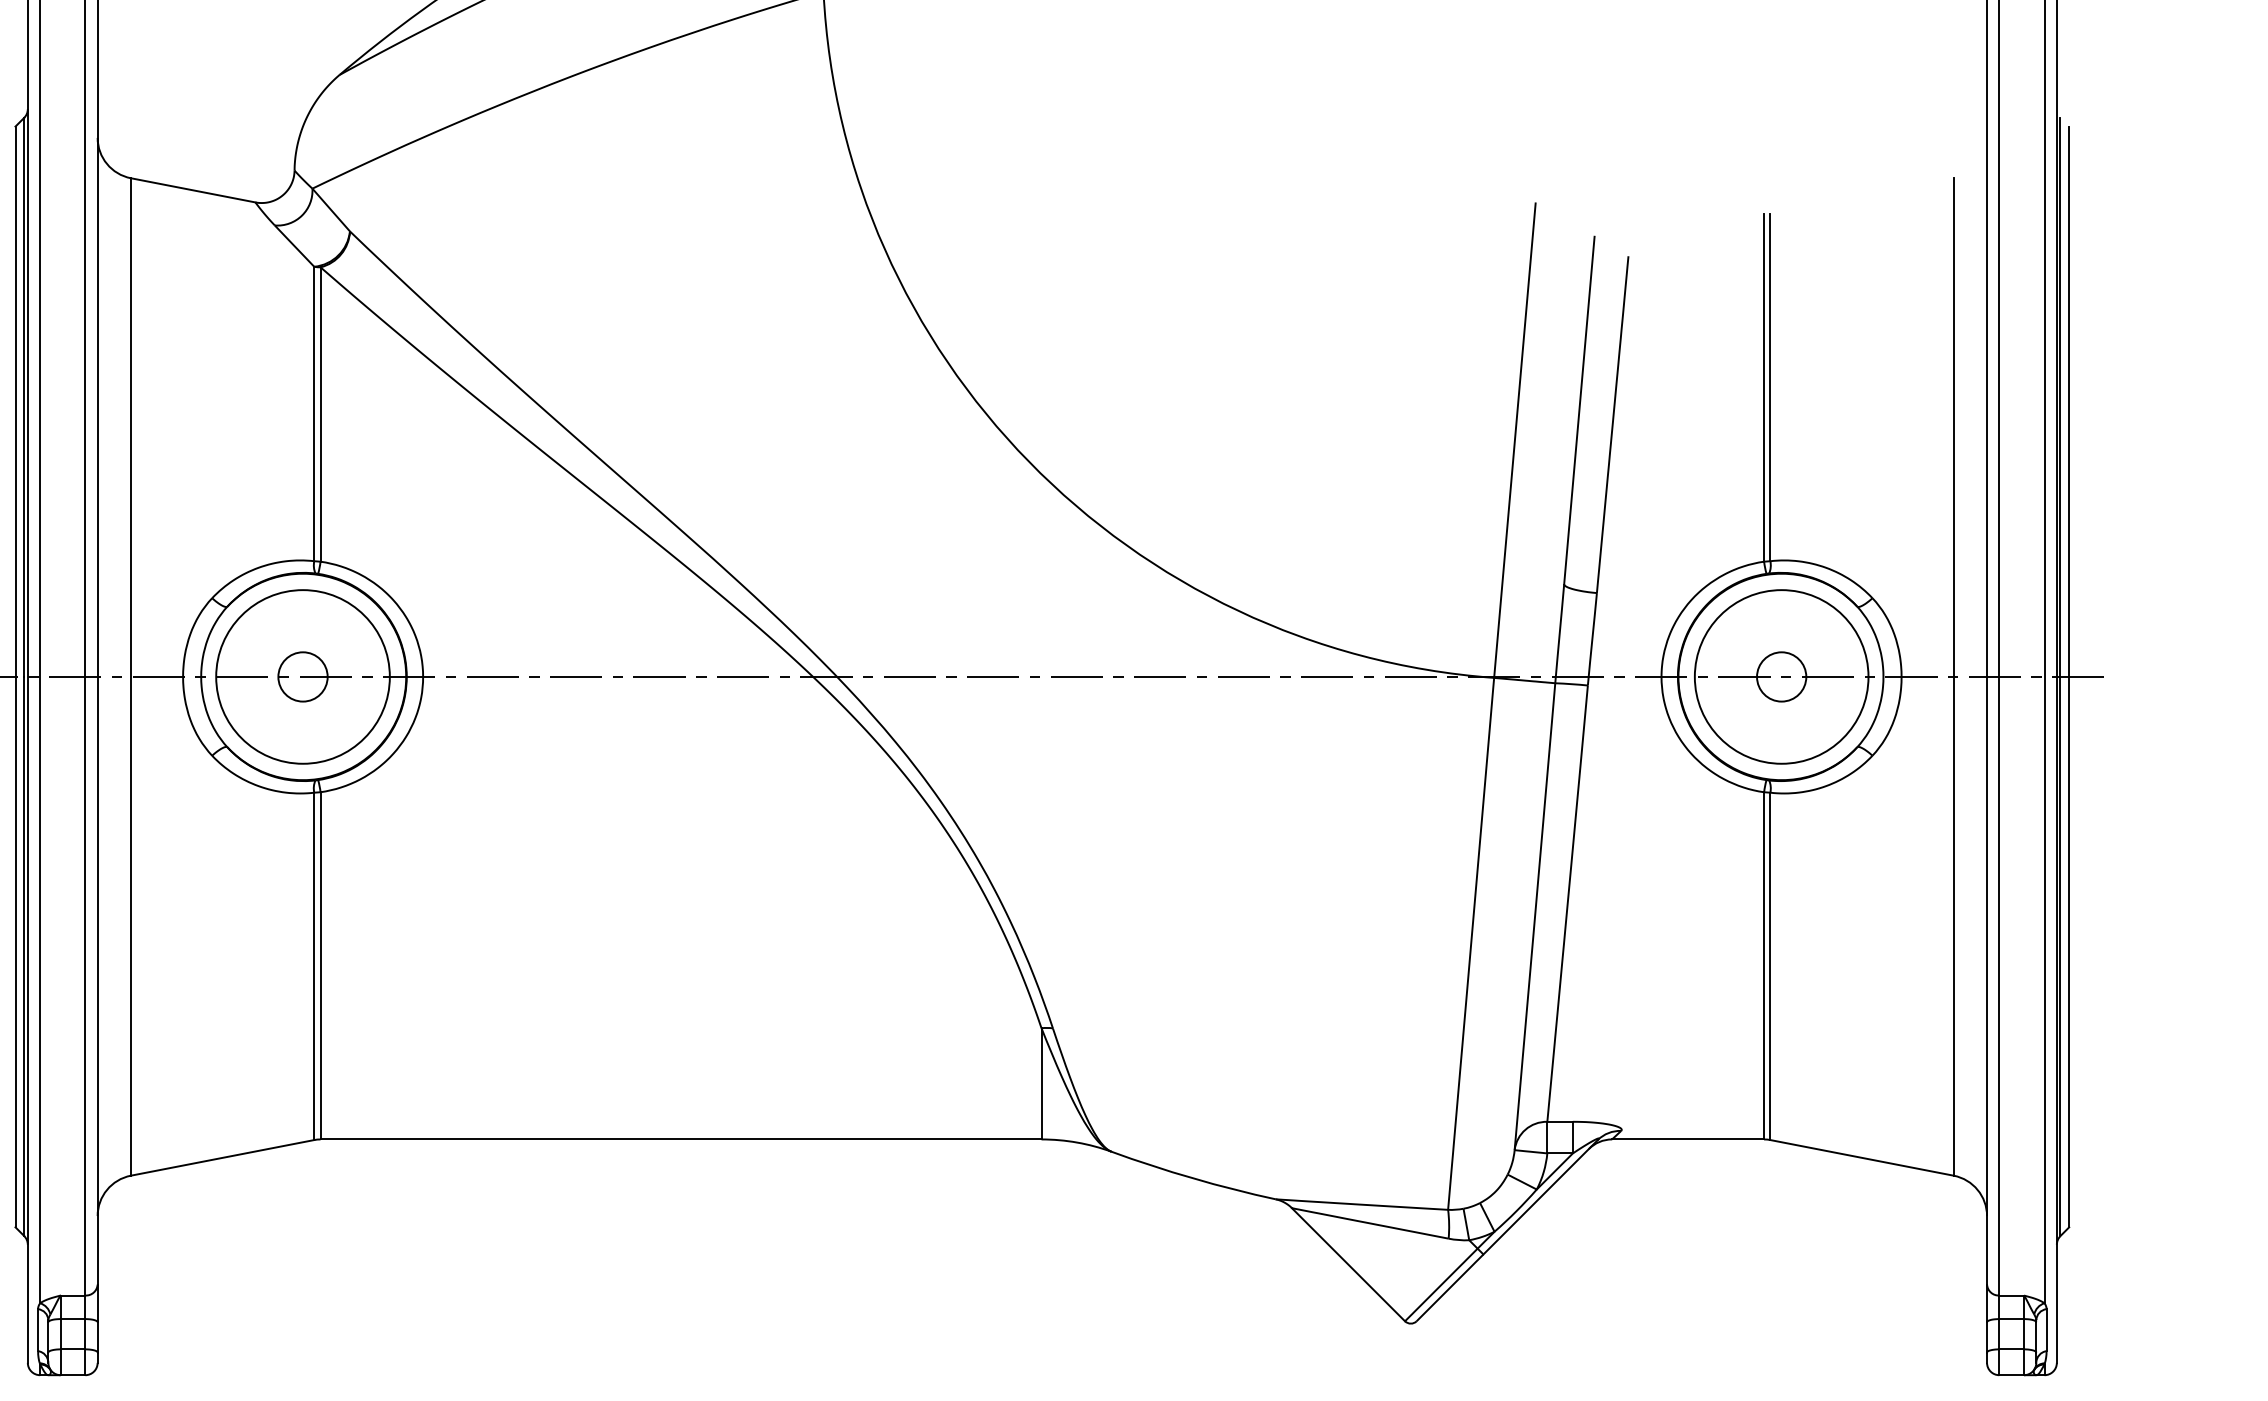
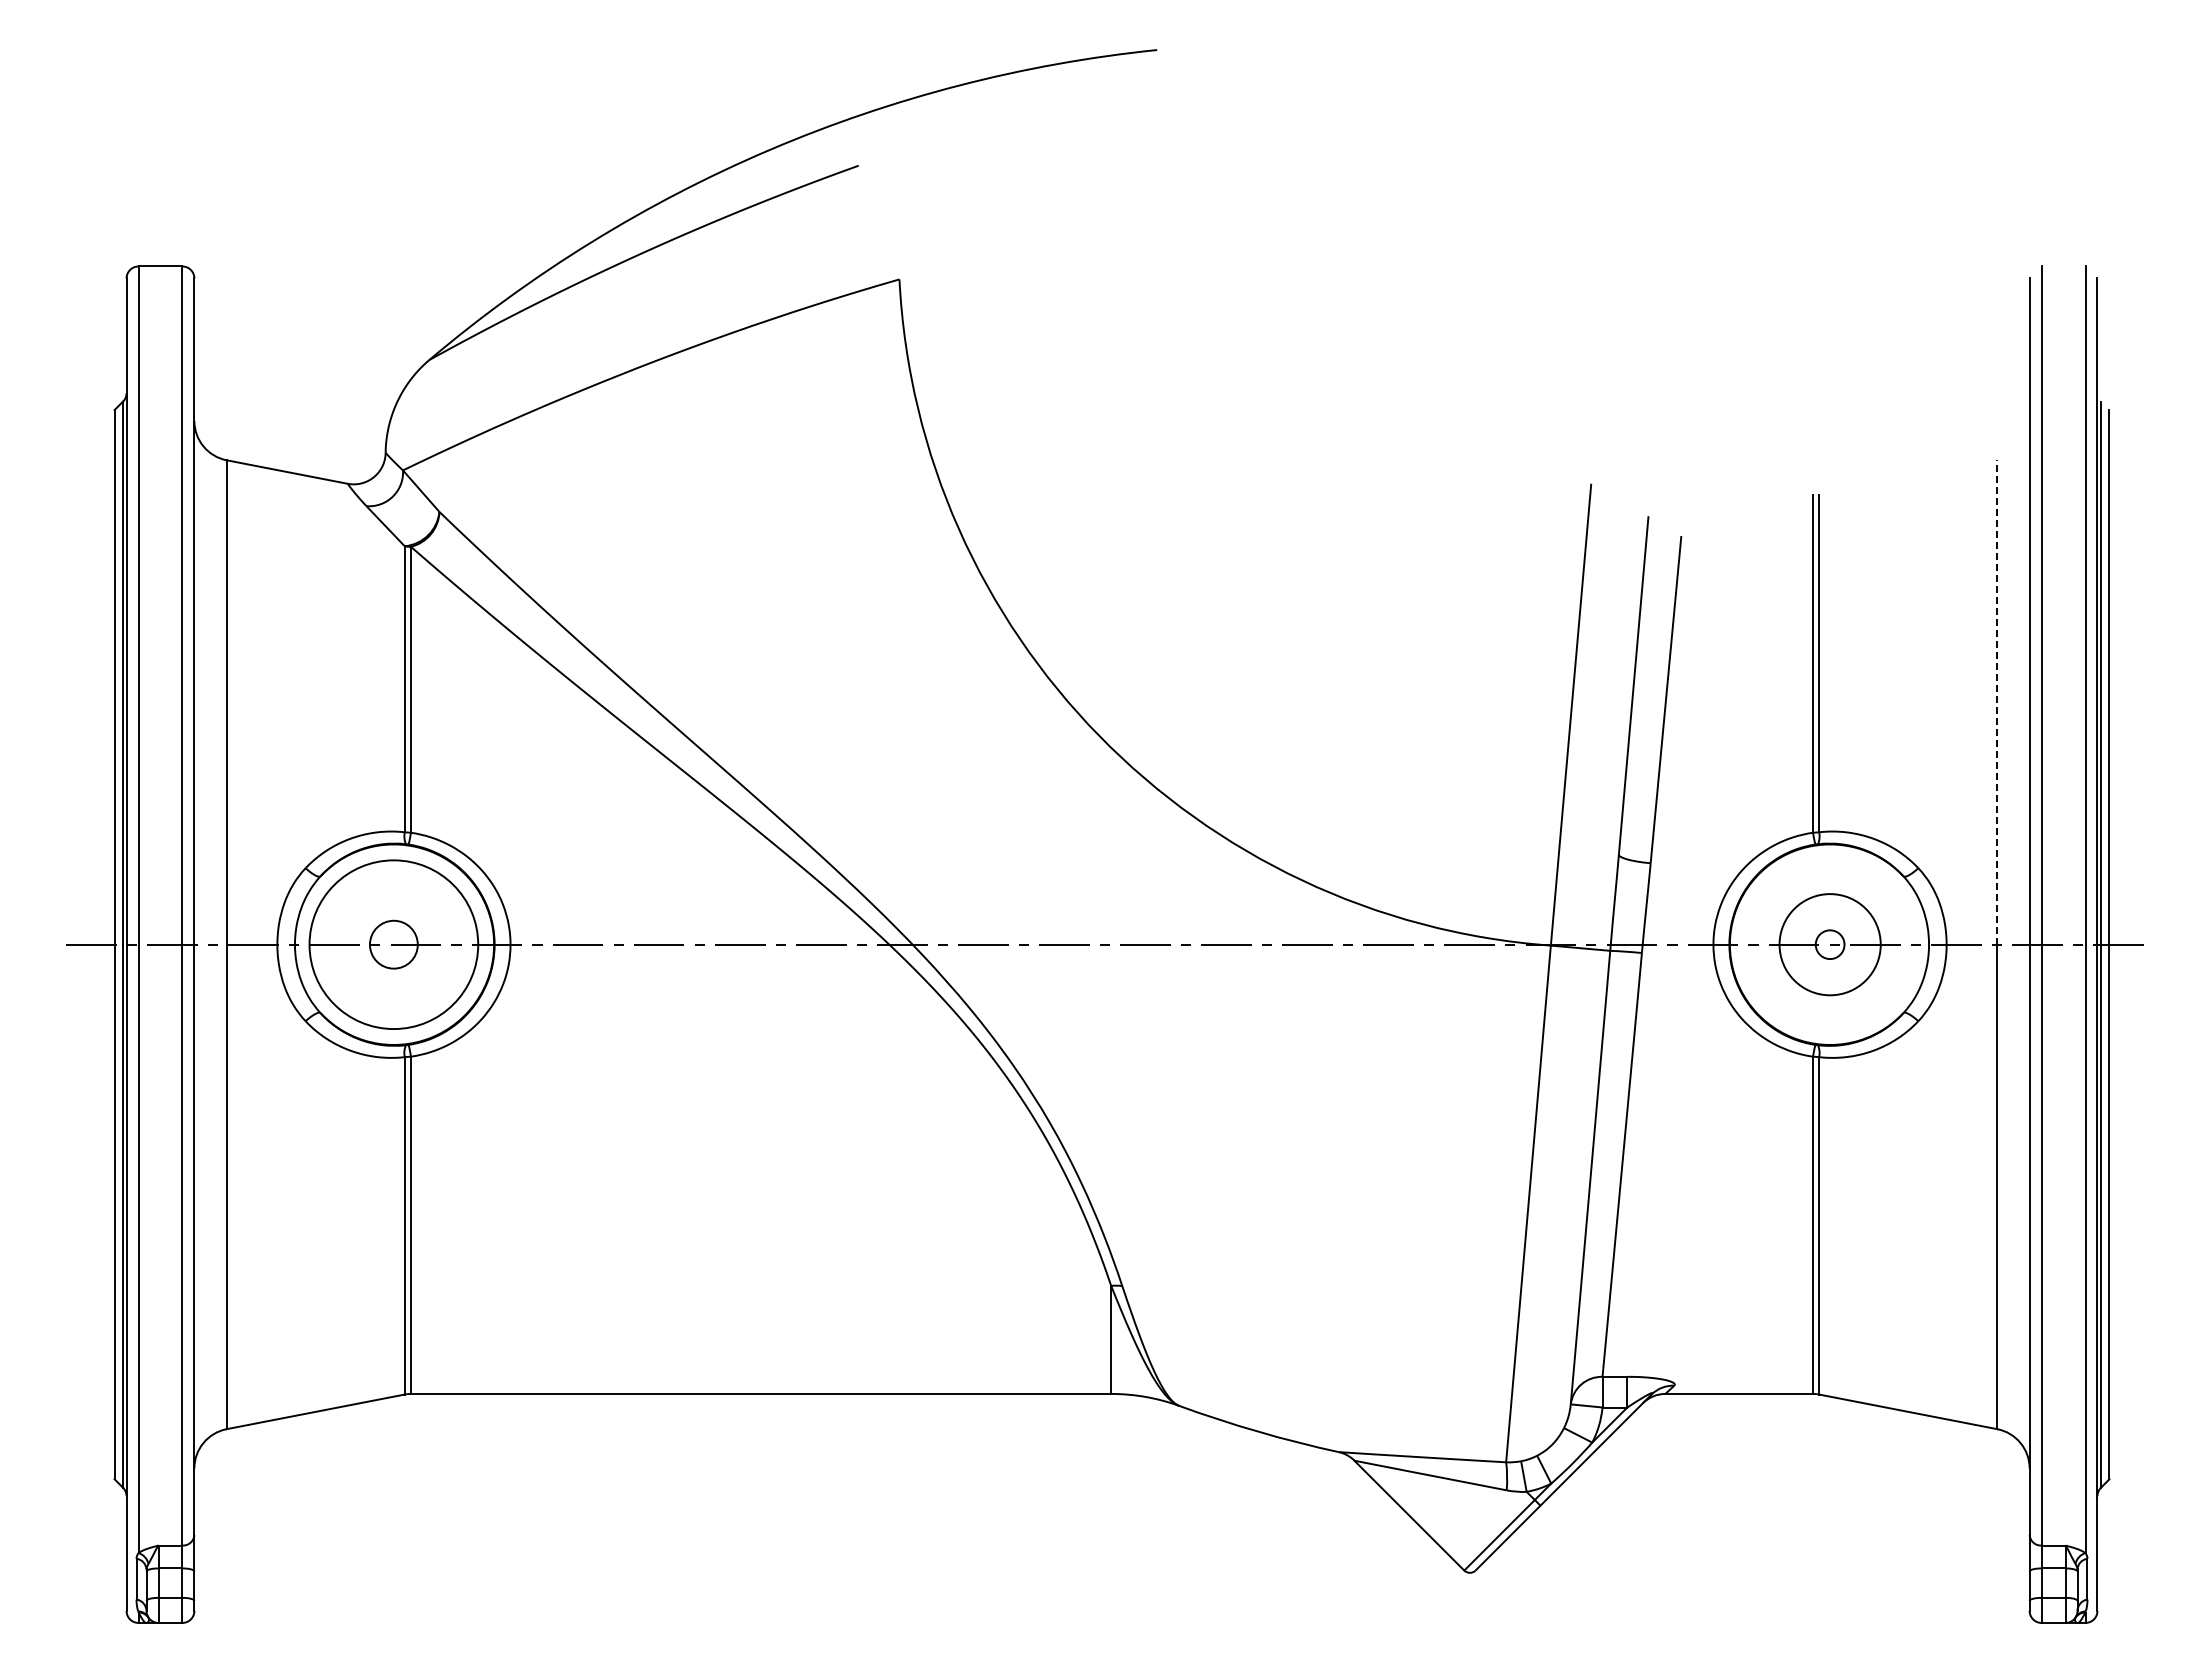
line: (1953, 427) -> (1997, 702), solid -> dashed
circle: (1780, 676) -> (1829, 944), size x0.6
circle: (1782, 676) -> (1830, 944), size x0.6

